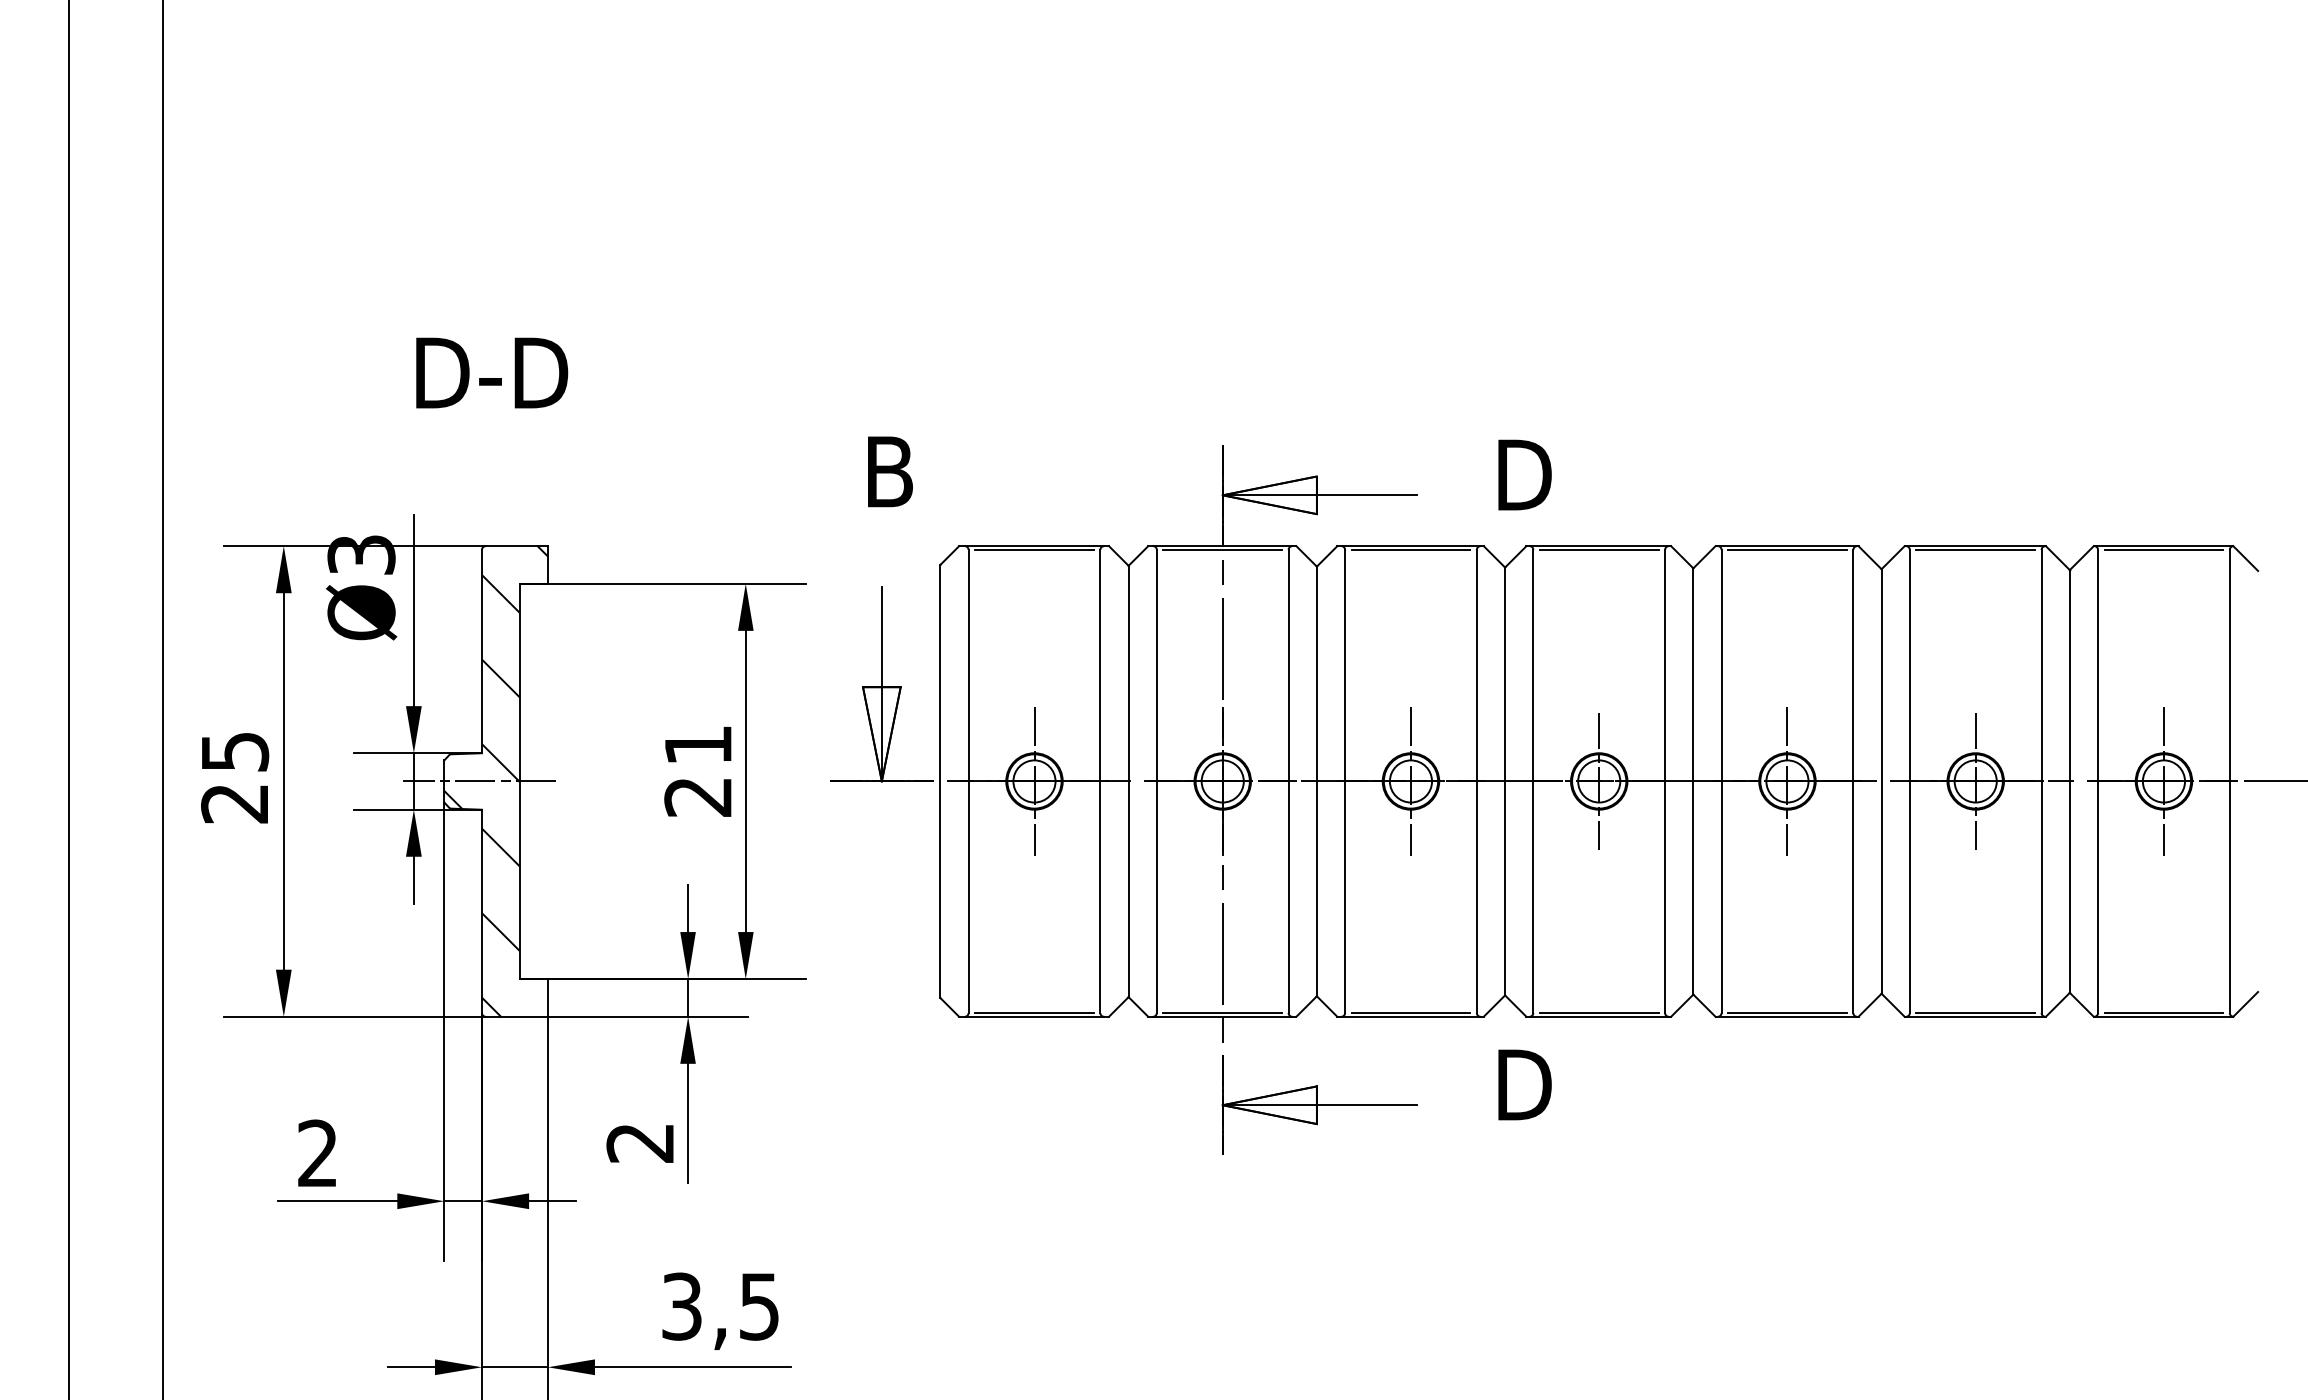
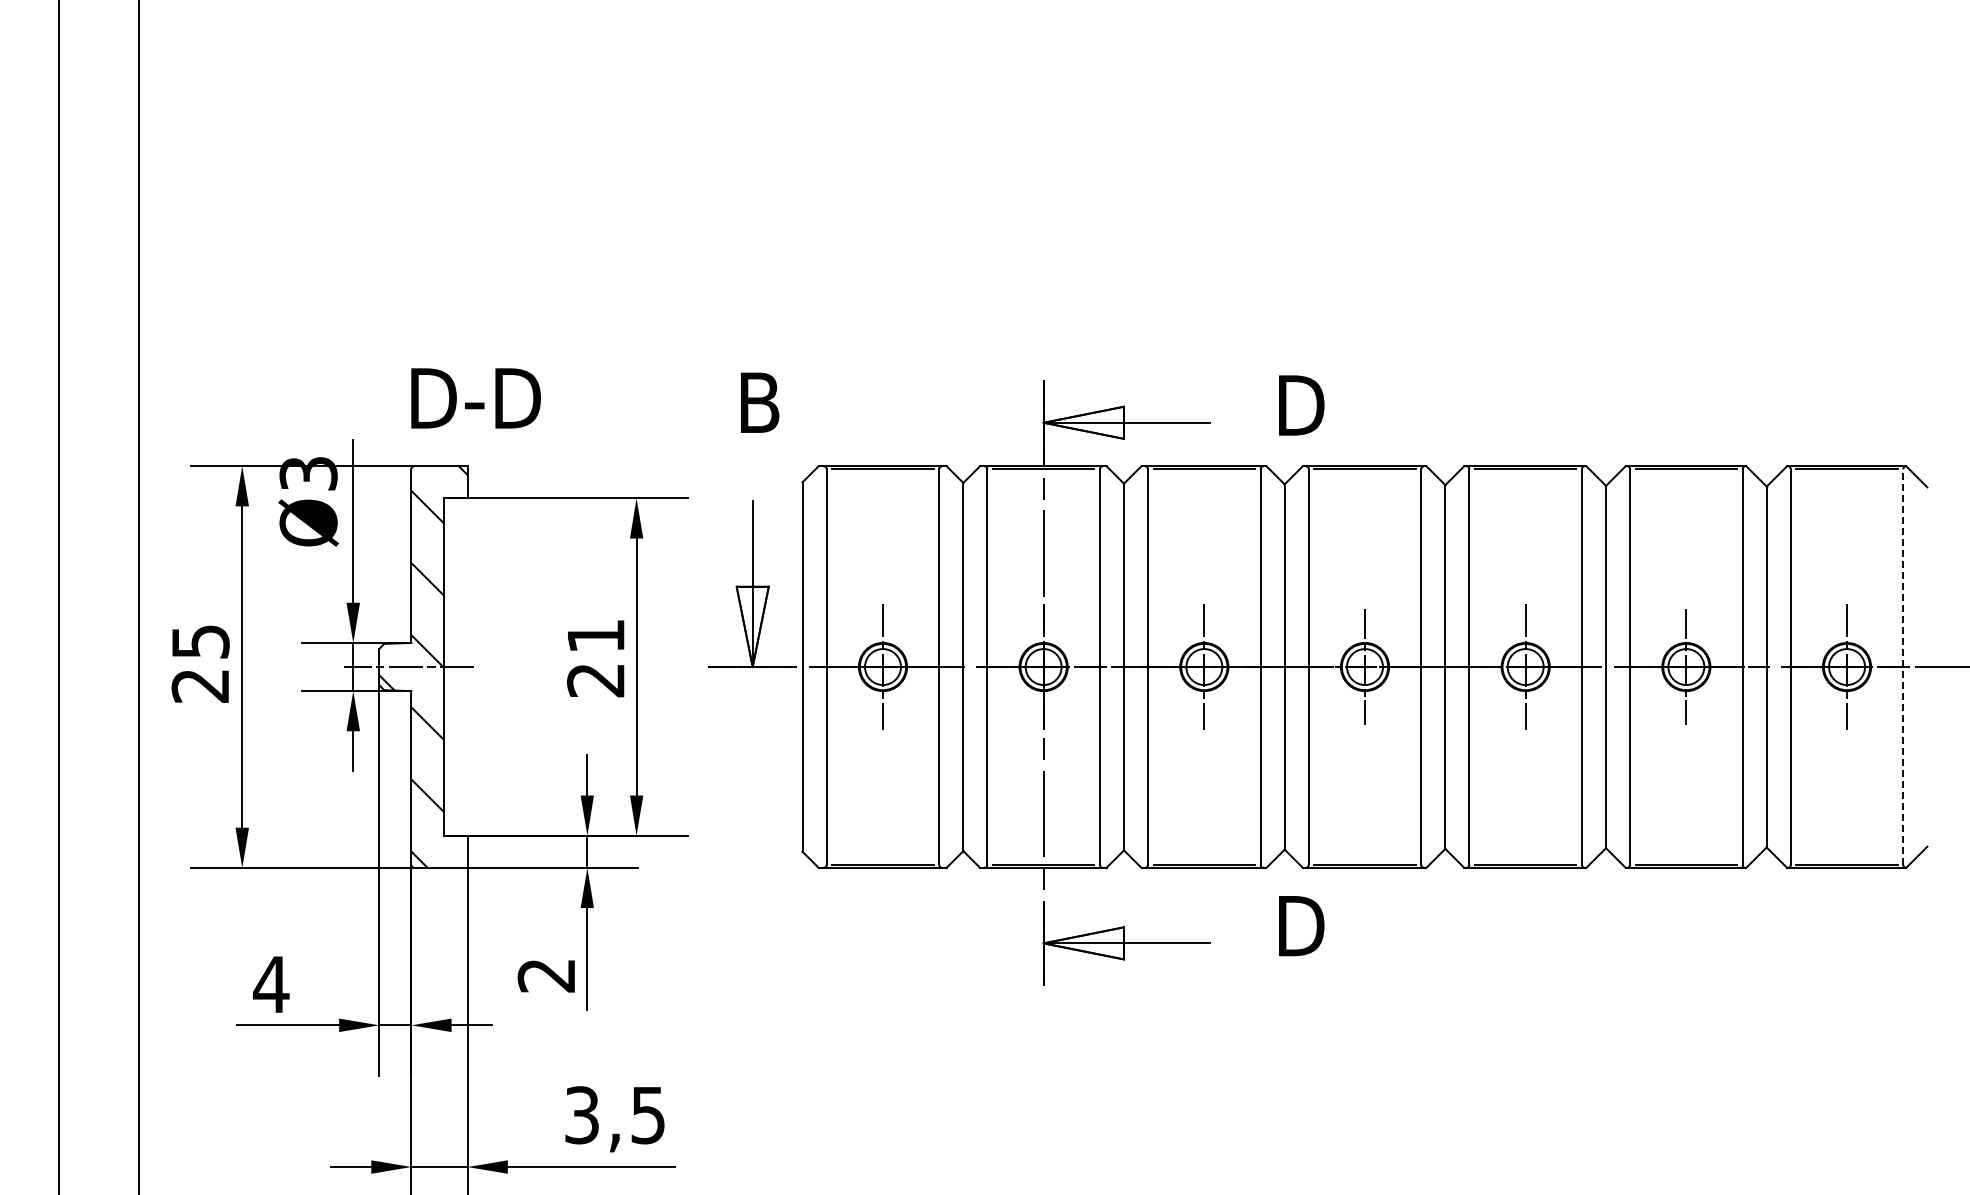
text: (491, 373) -> (475, 398), moved
line: (2230, 782) -> (1903, 667), solid -> dashed
text: (316, 1152) -> (270, 983), 2 -> 4

